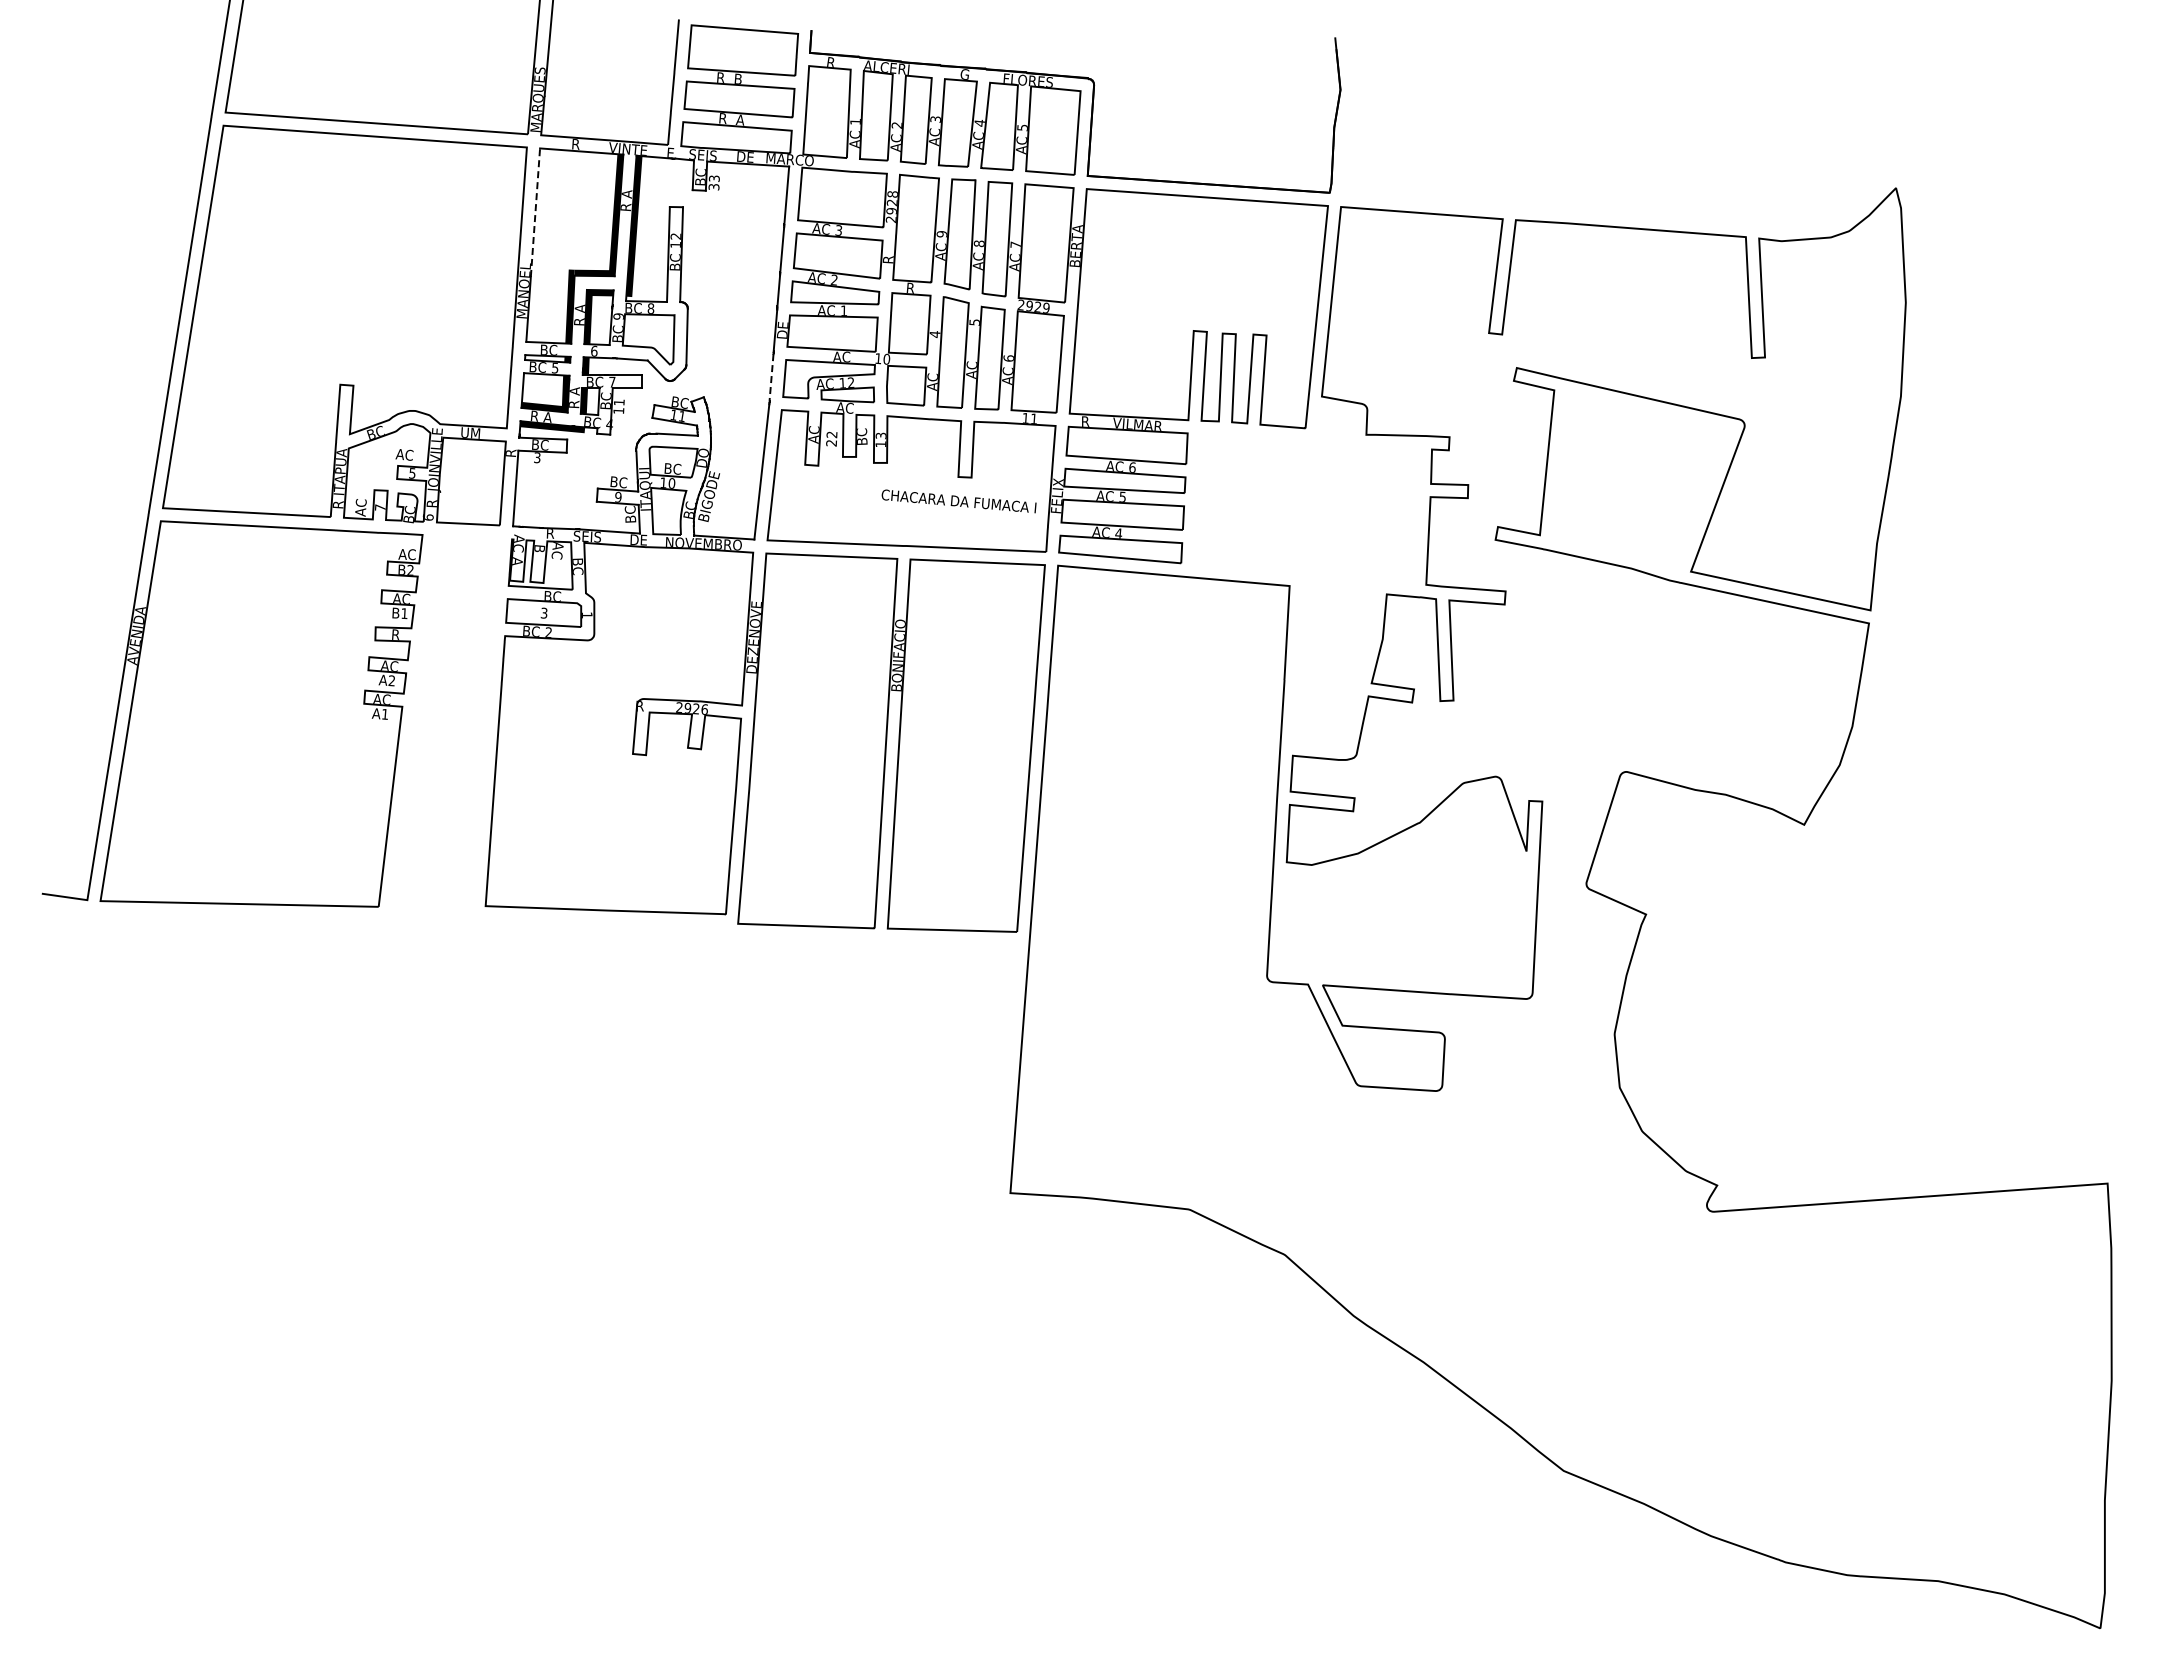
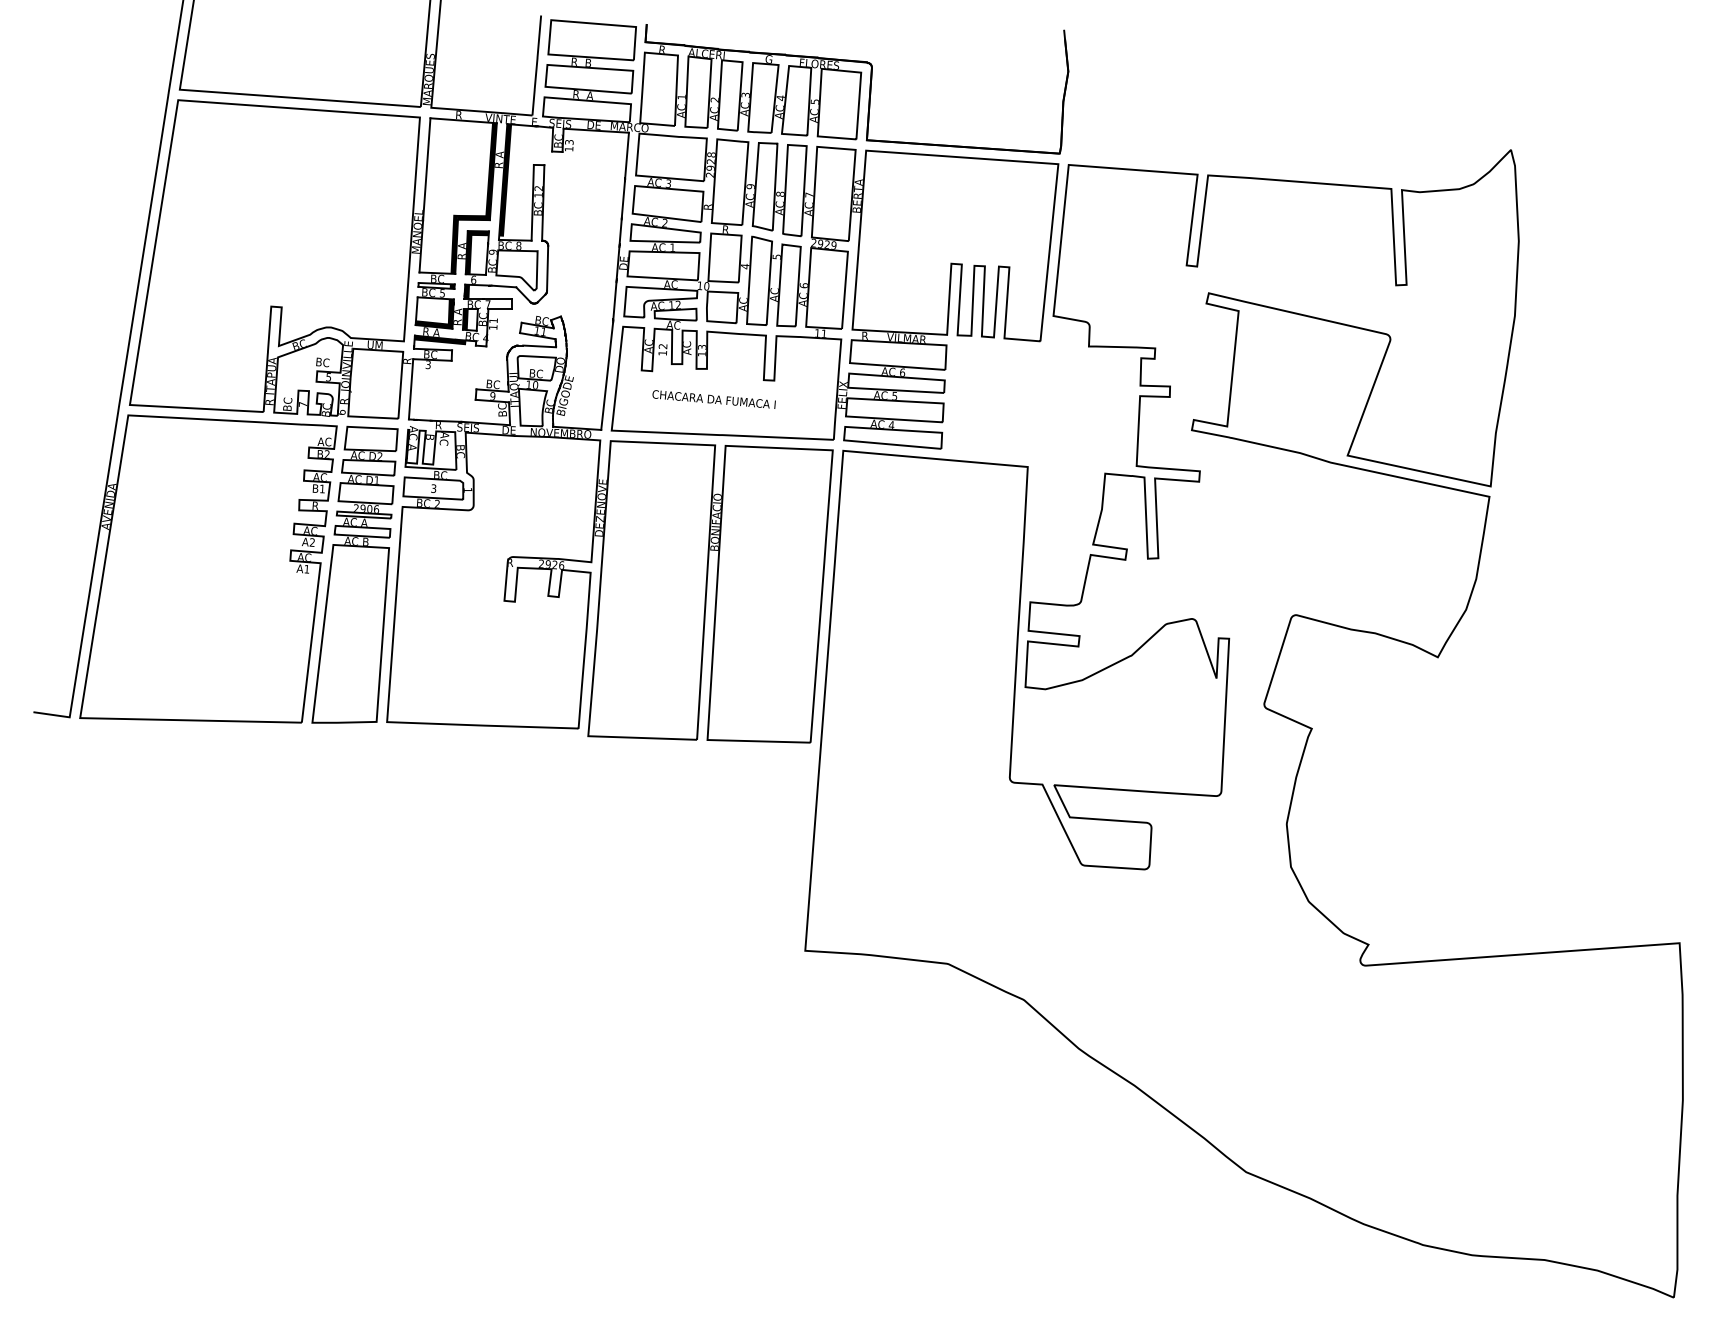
text: (713, 187) -> (568, 149), 33 -> 13
line: (535, 212) -> (426, 169), dashed -> solid
line: (771, 378) -> (614, 301), dashed -> solid
text: (862, 441) -> (687, 351), BC -> AC
text: (831, 443) -> (662, 353), 22 -> 12
text: (399, 454) -> (318, 362), AC -> BC
text: (958, 501) -> (713, 399), moved
text: (360, 512) -> (287, 408), AC -> BC
part: (445, 720) -> (355, 574), added

